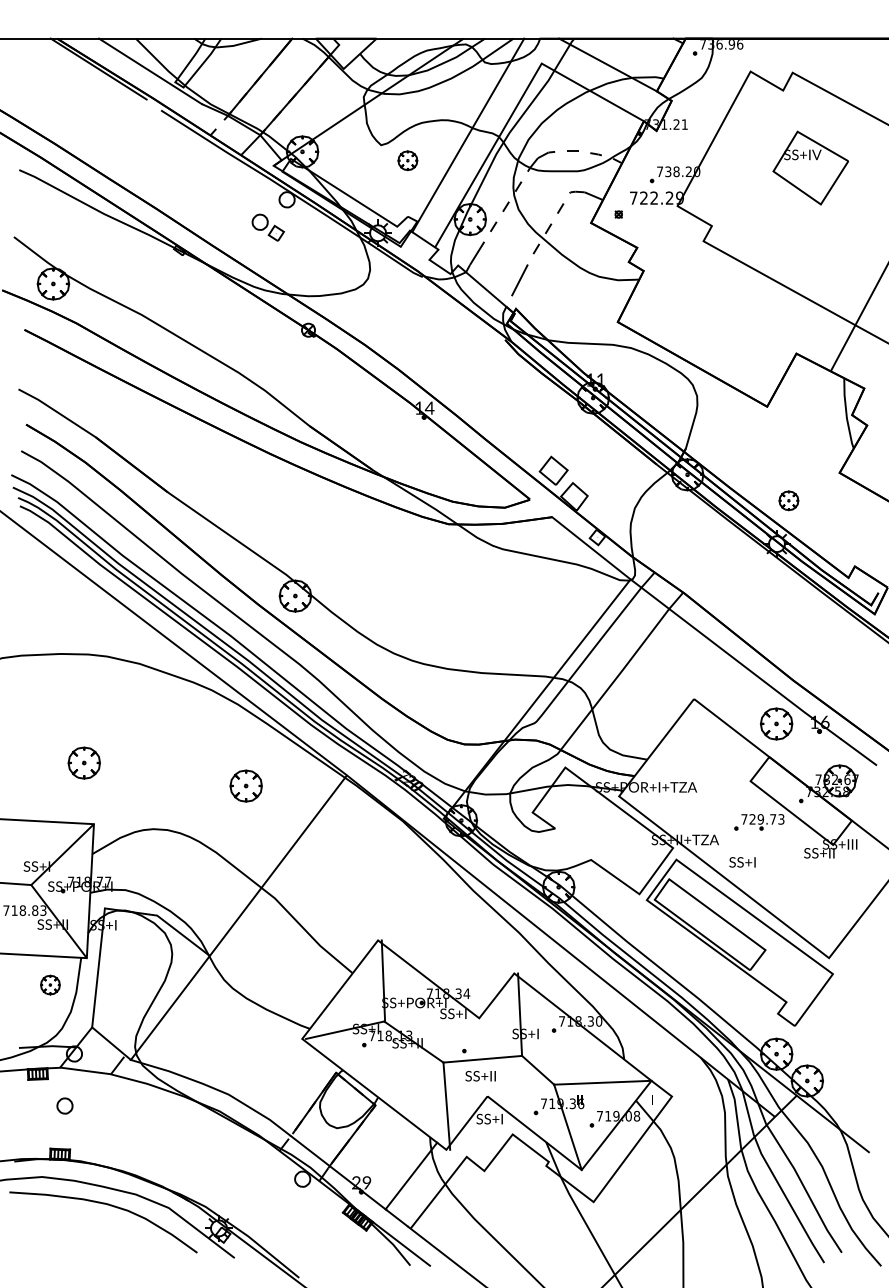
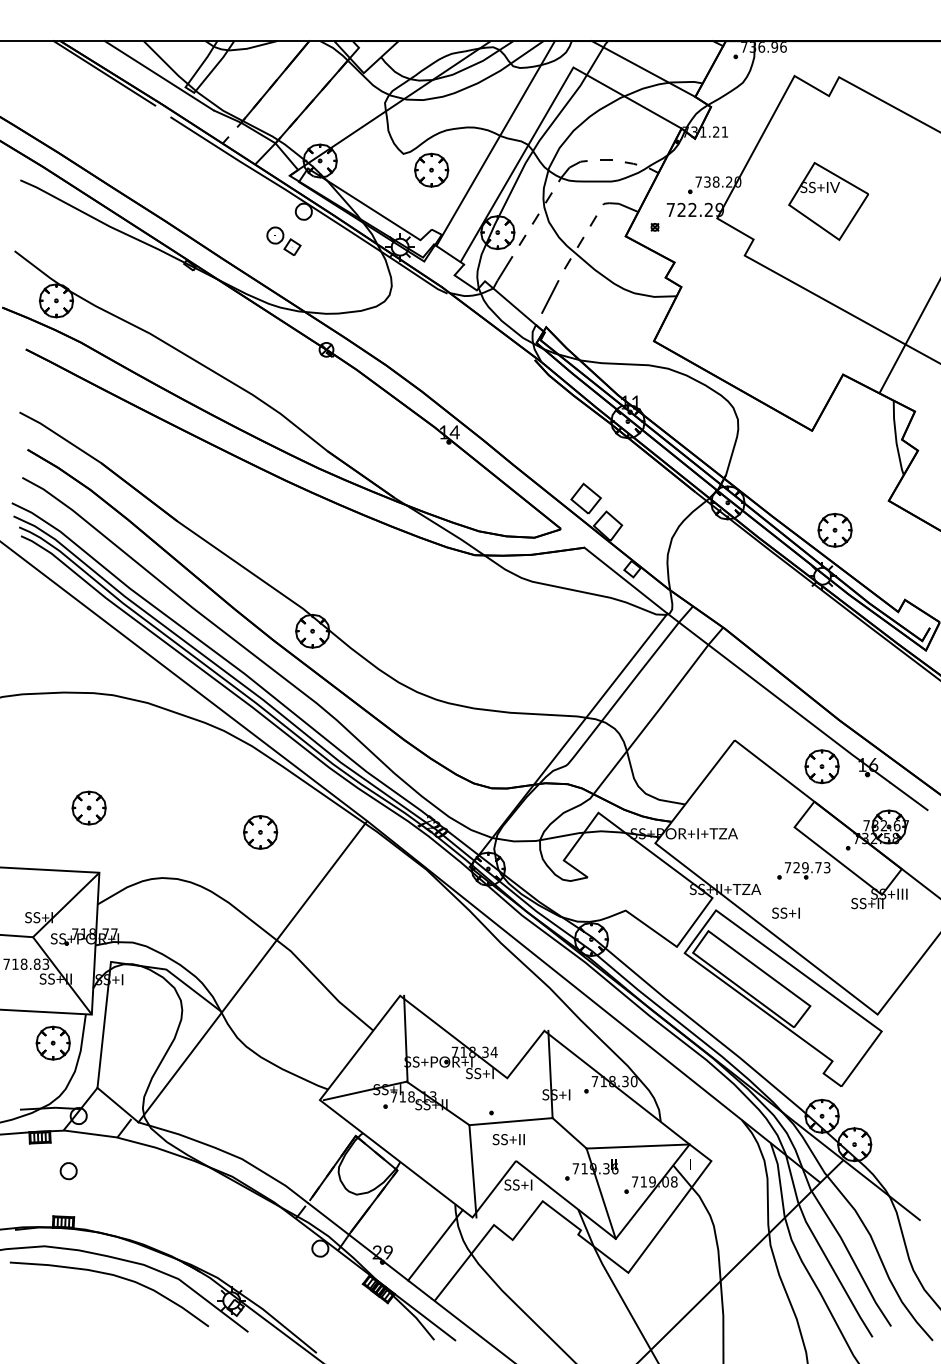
part: (407, 160) -> (431, 170), size x1.67
part: (810, 167) -> (828, 200), moved
part: (788, 500) -> (834, 530), size x1.67
part: (50, 984) -> (53, 1042), size x1.67

